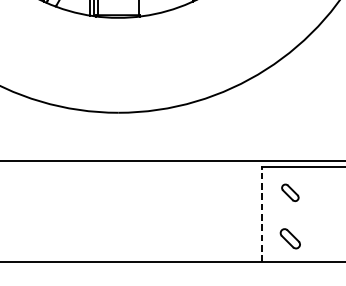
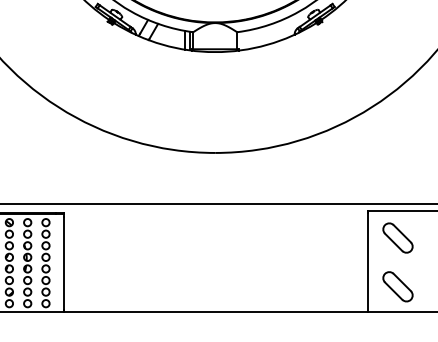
part: (289, 192) -> (397, 237), size x1.67
line: (261, 214) -> (367, 261), dashed -> solid
part: (289, 238) -> (397, 286), size x1.43

